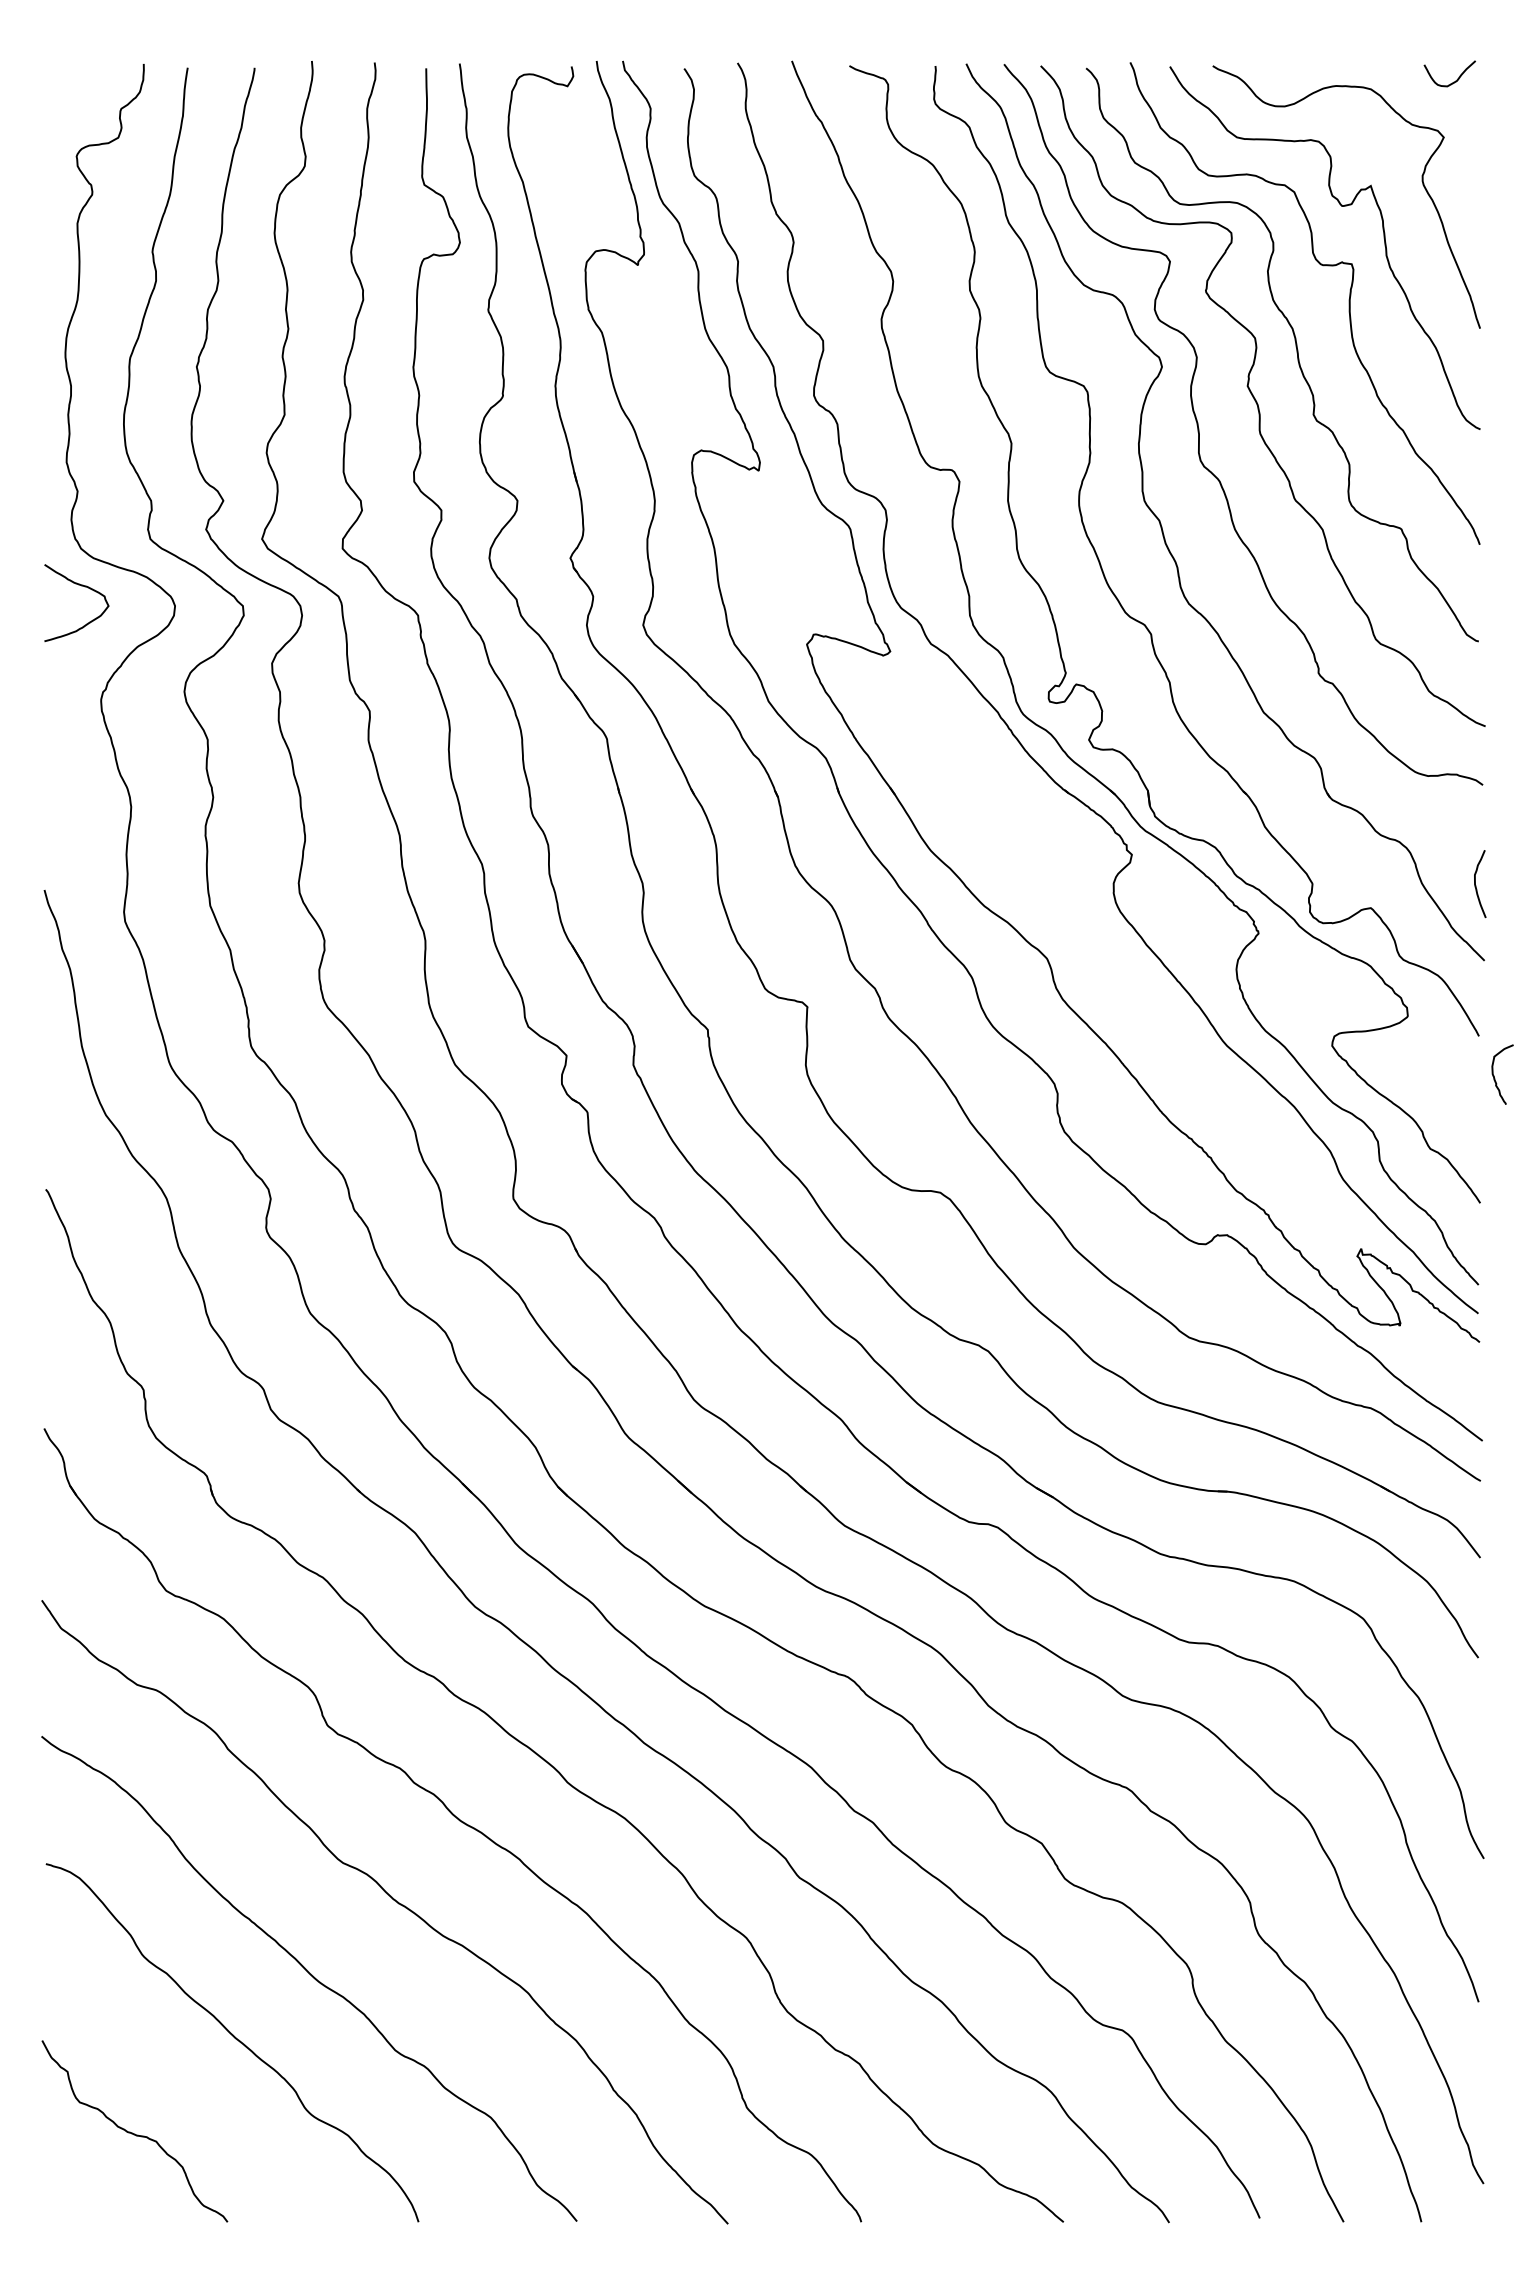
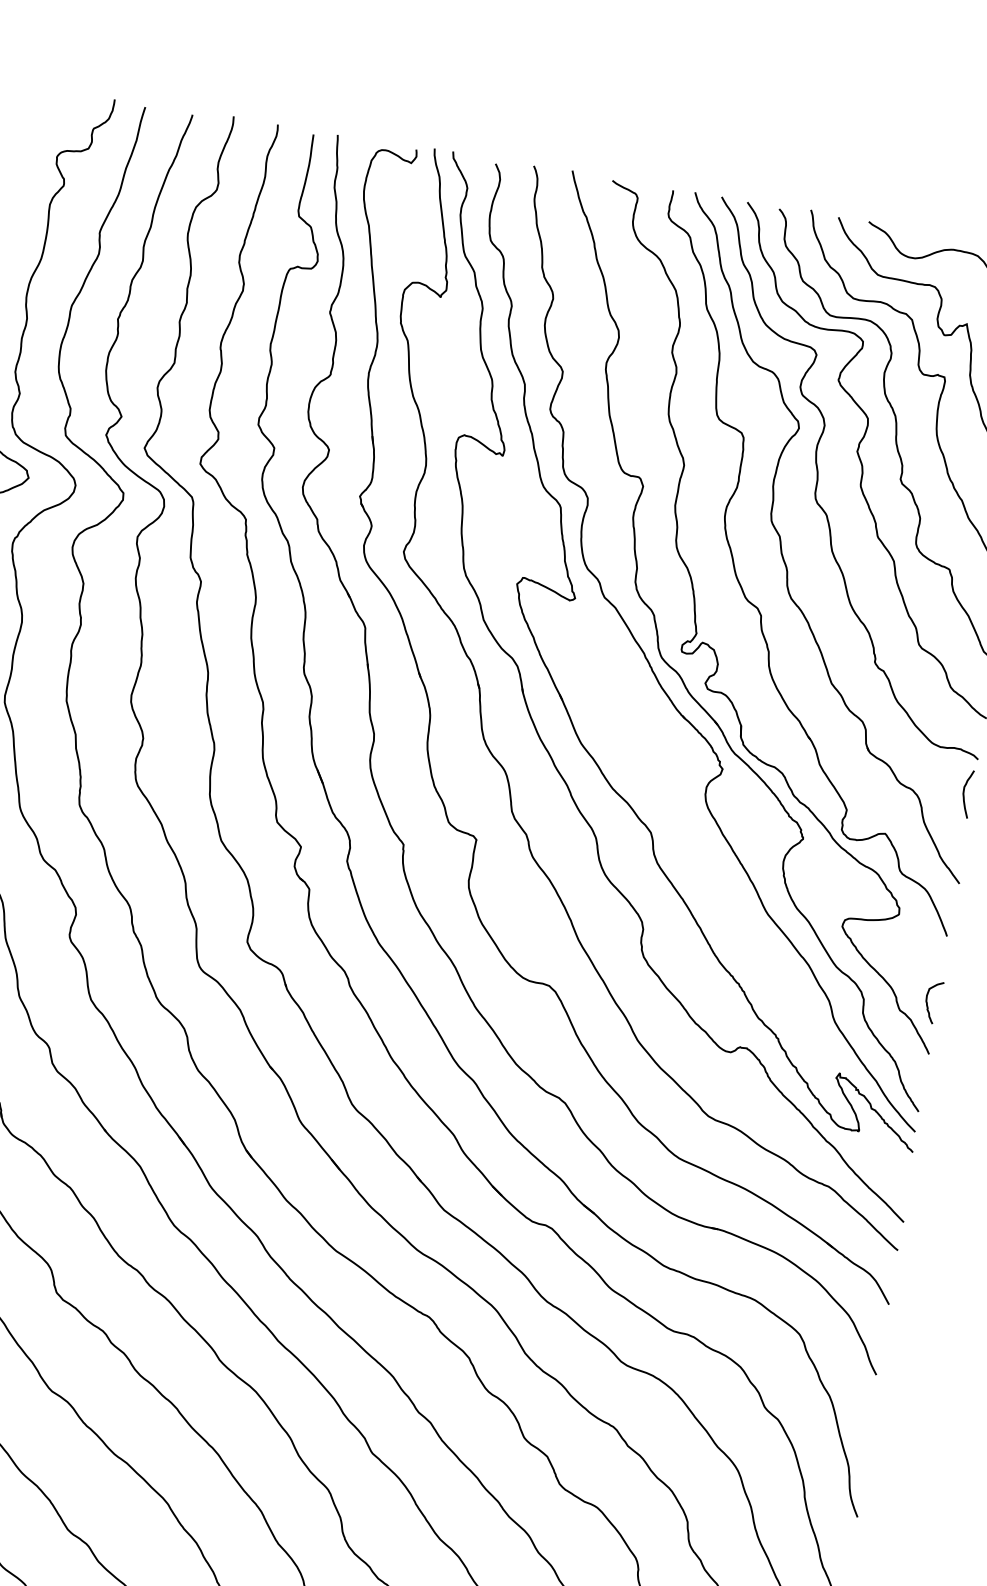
curve: (1476, 885) -> (964, 794), moved
curve: (1494, 1075) -> (927, 1002), moved

